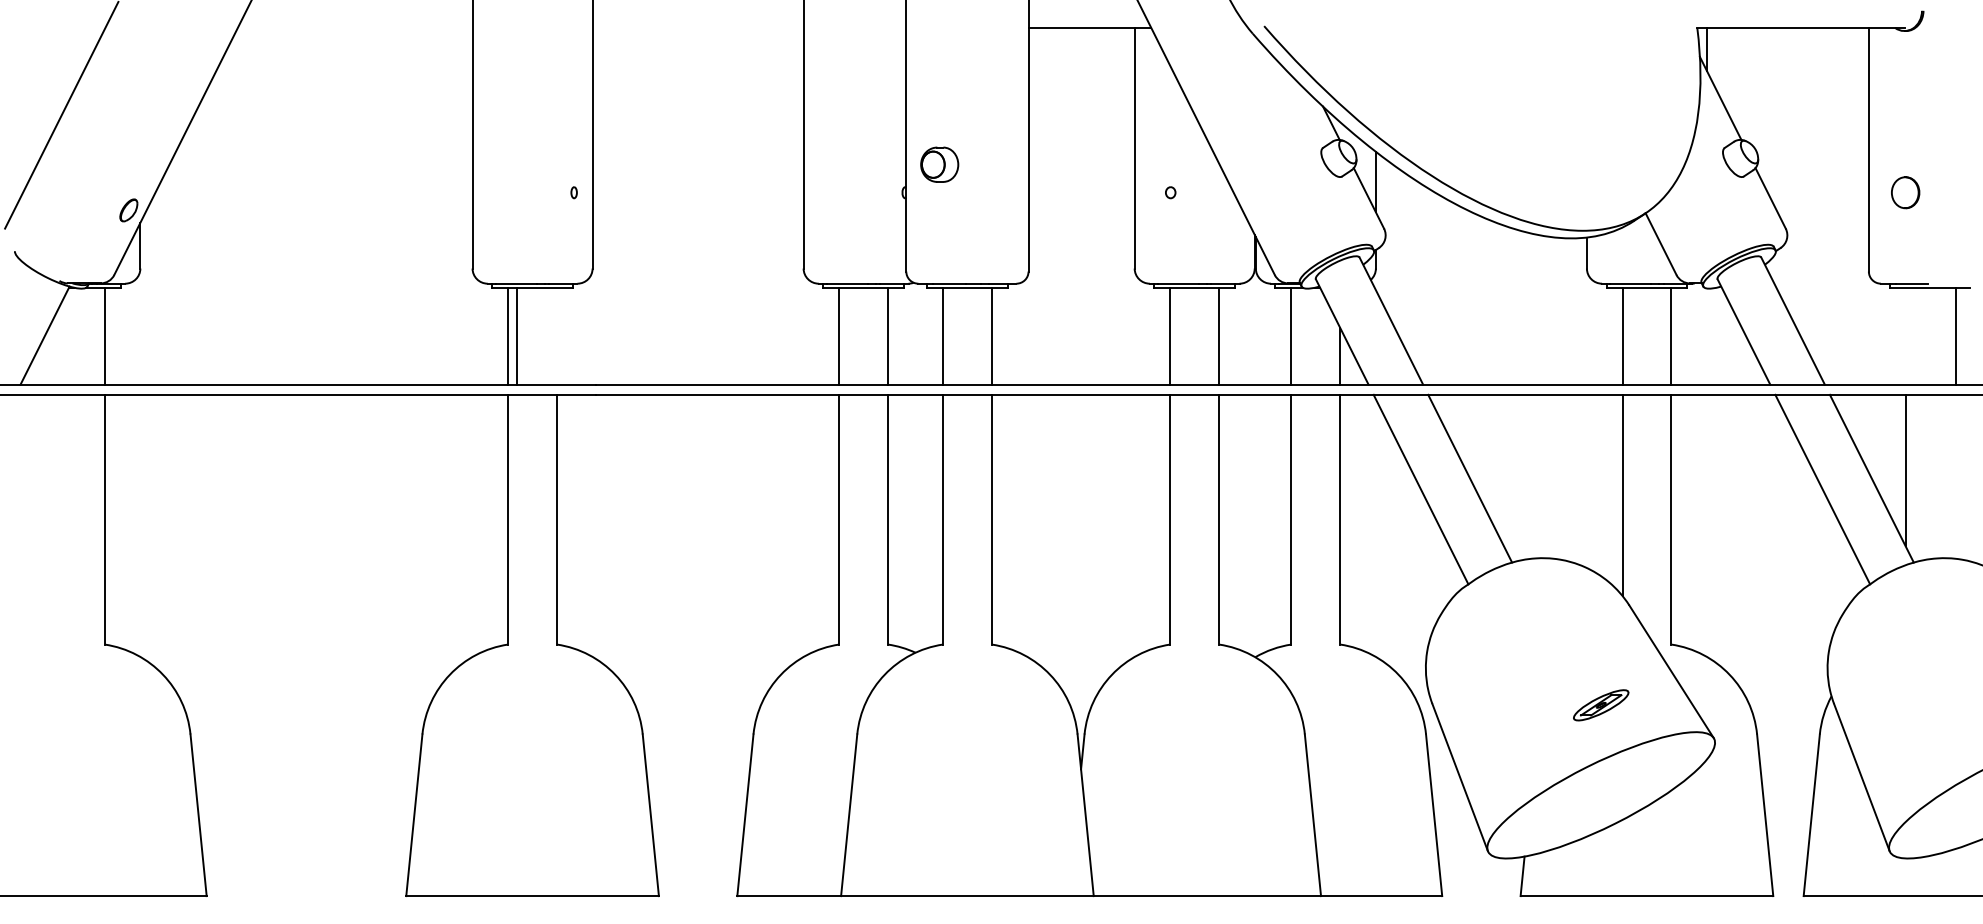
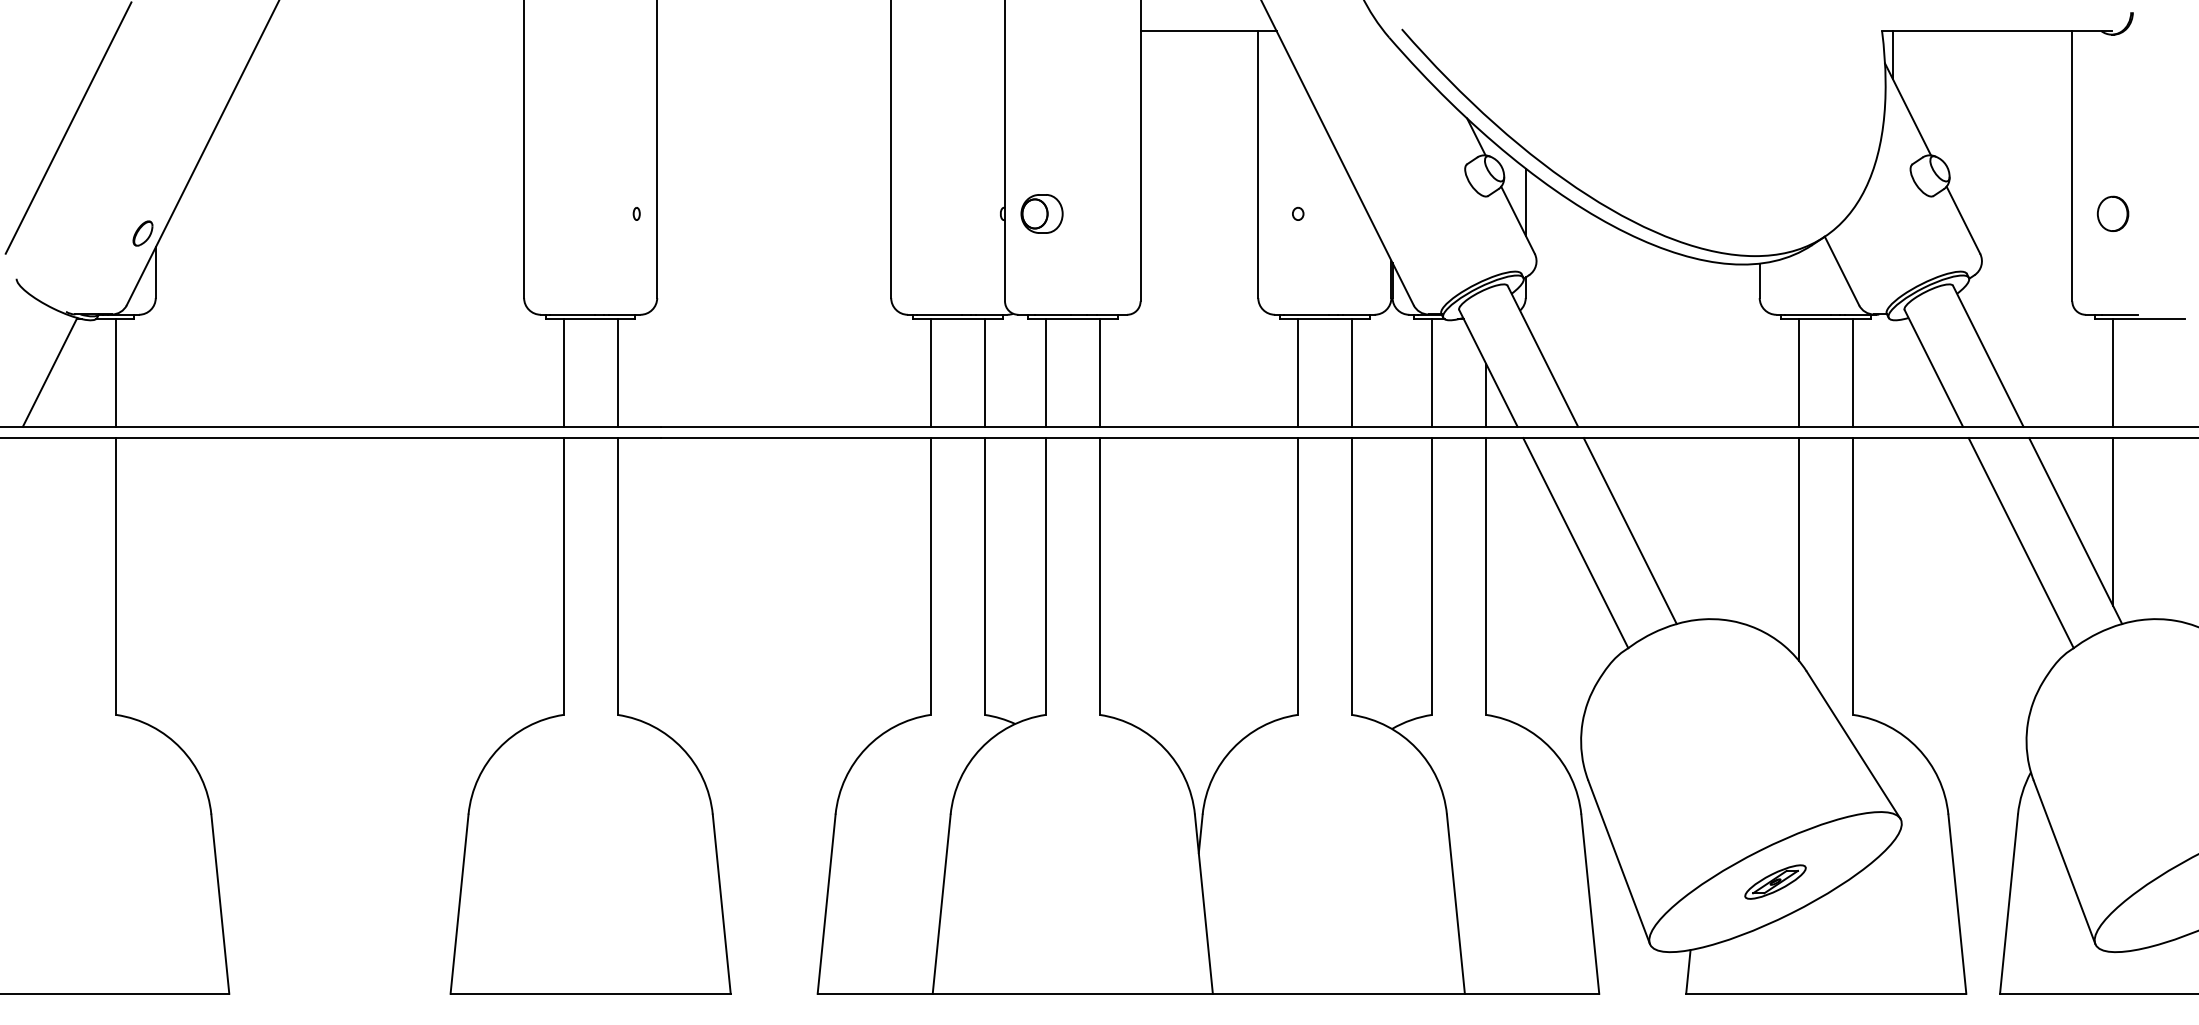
part: (939, 164) -> (1041, 213), moved
line: (517, 335) -> (618, 372), moved
line: (1955, 335) -> (2112, 372), moved
part: (1601, 705) -> (1775, 882), moved

